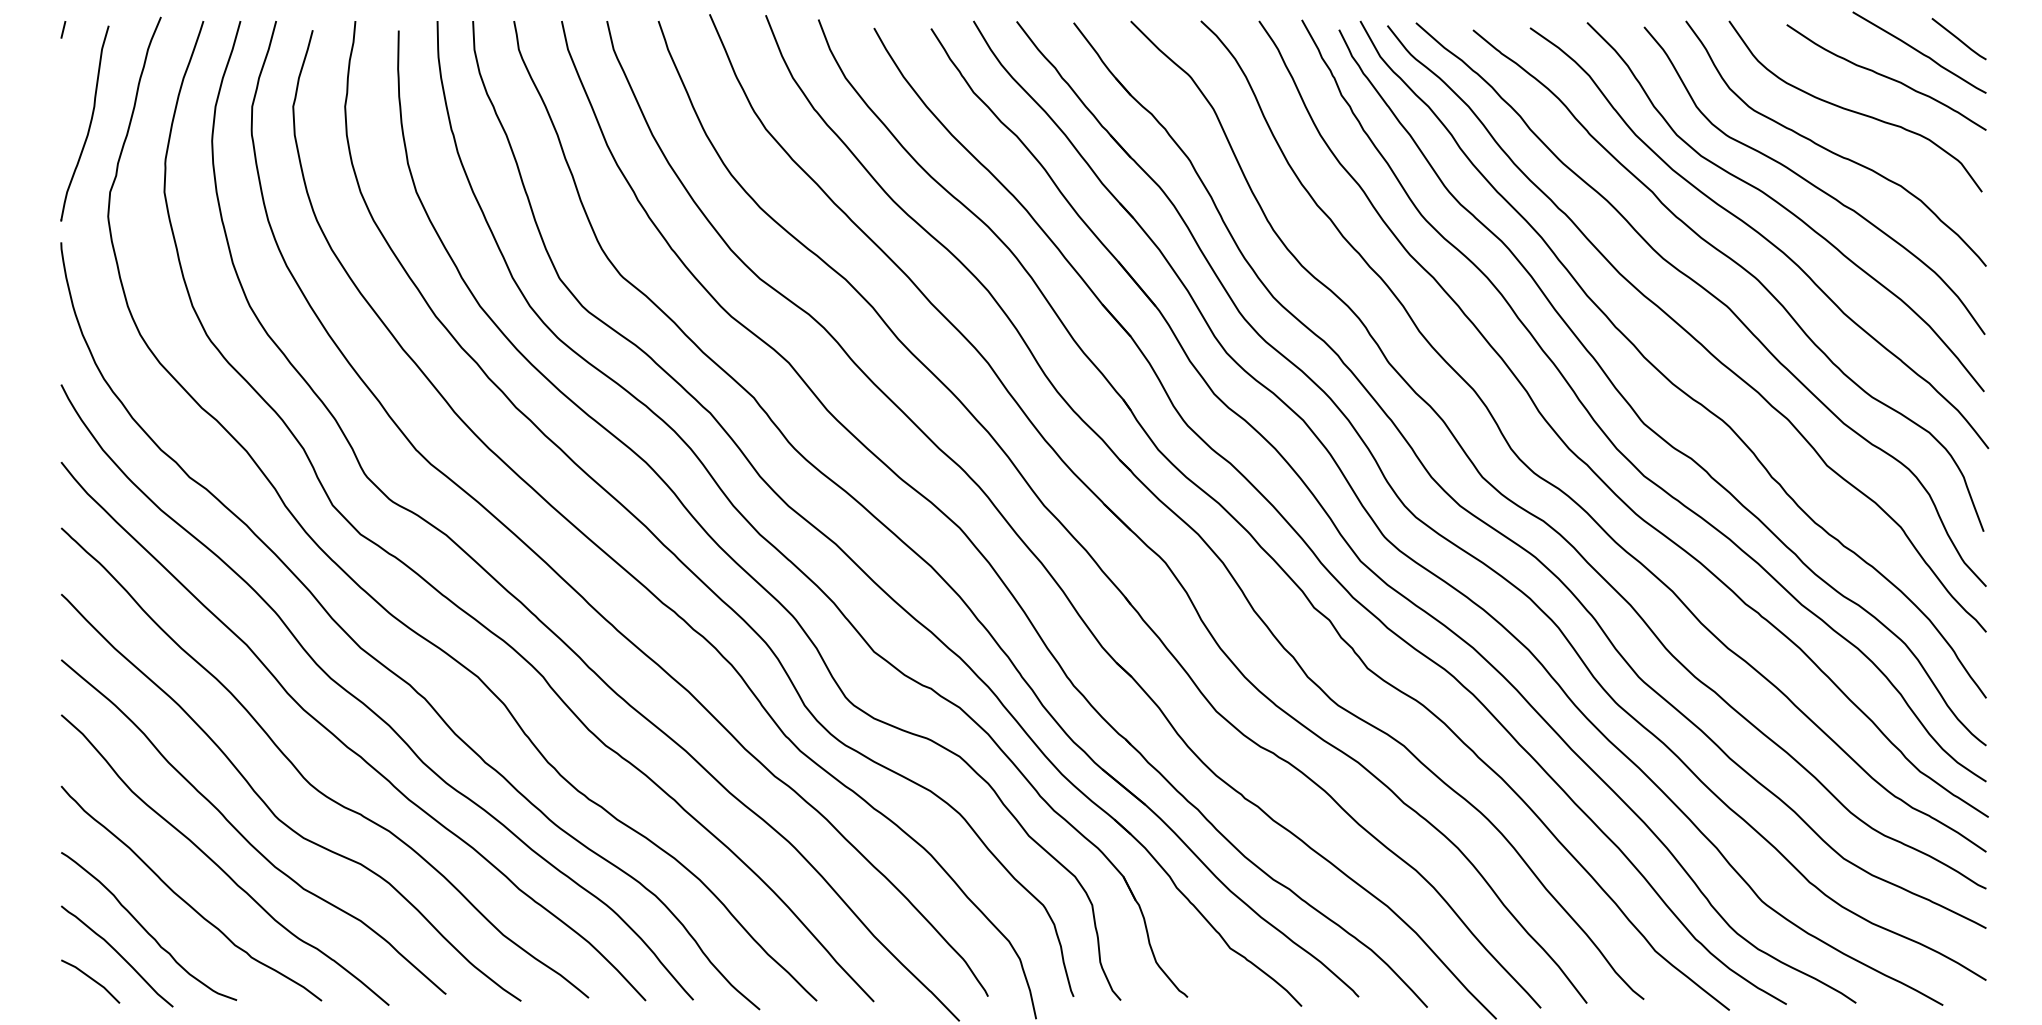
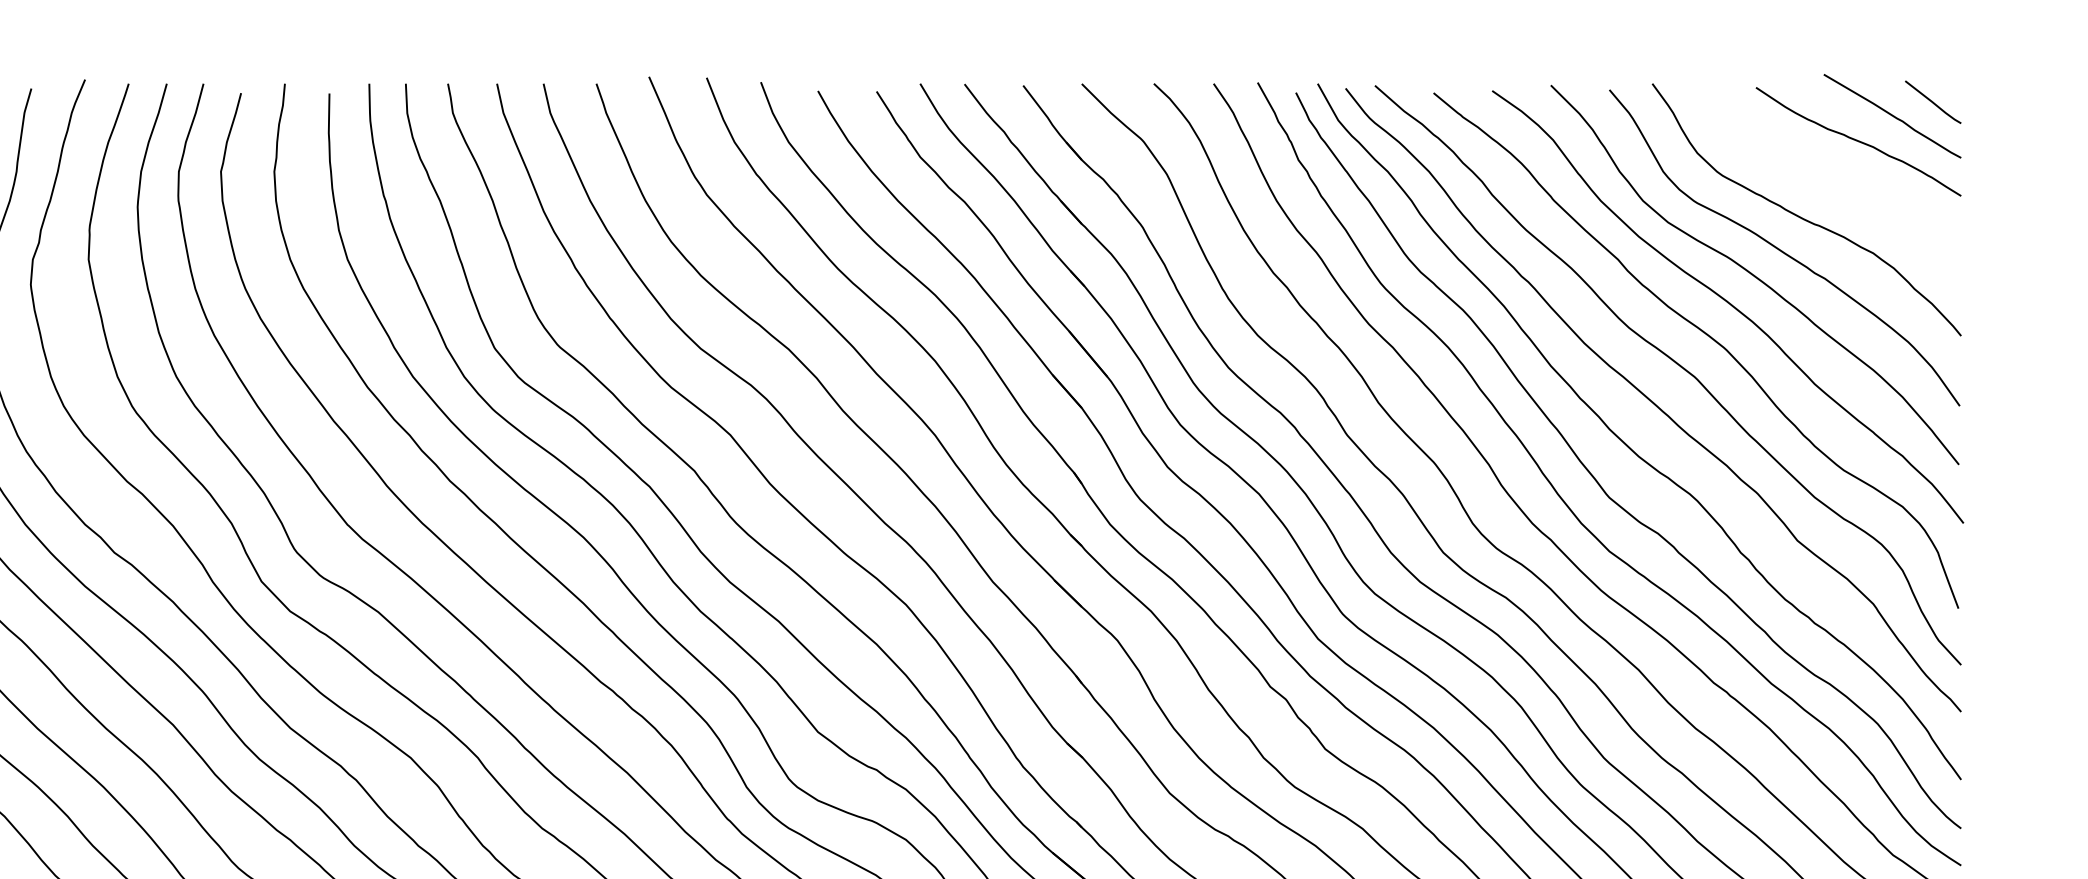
curve: (1853, 110) -> (1824, 175), removed

